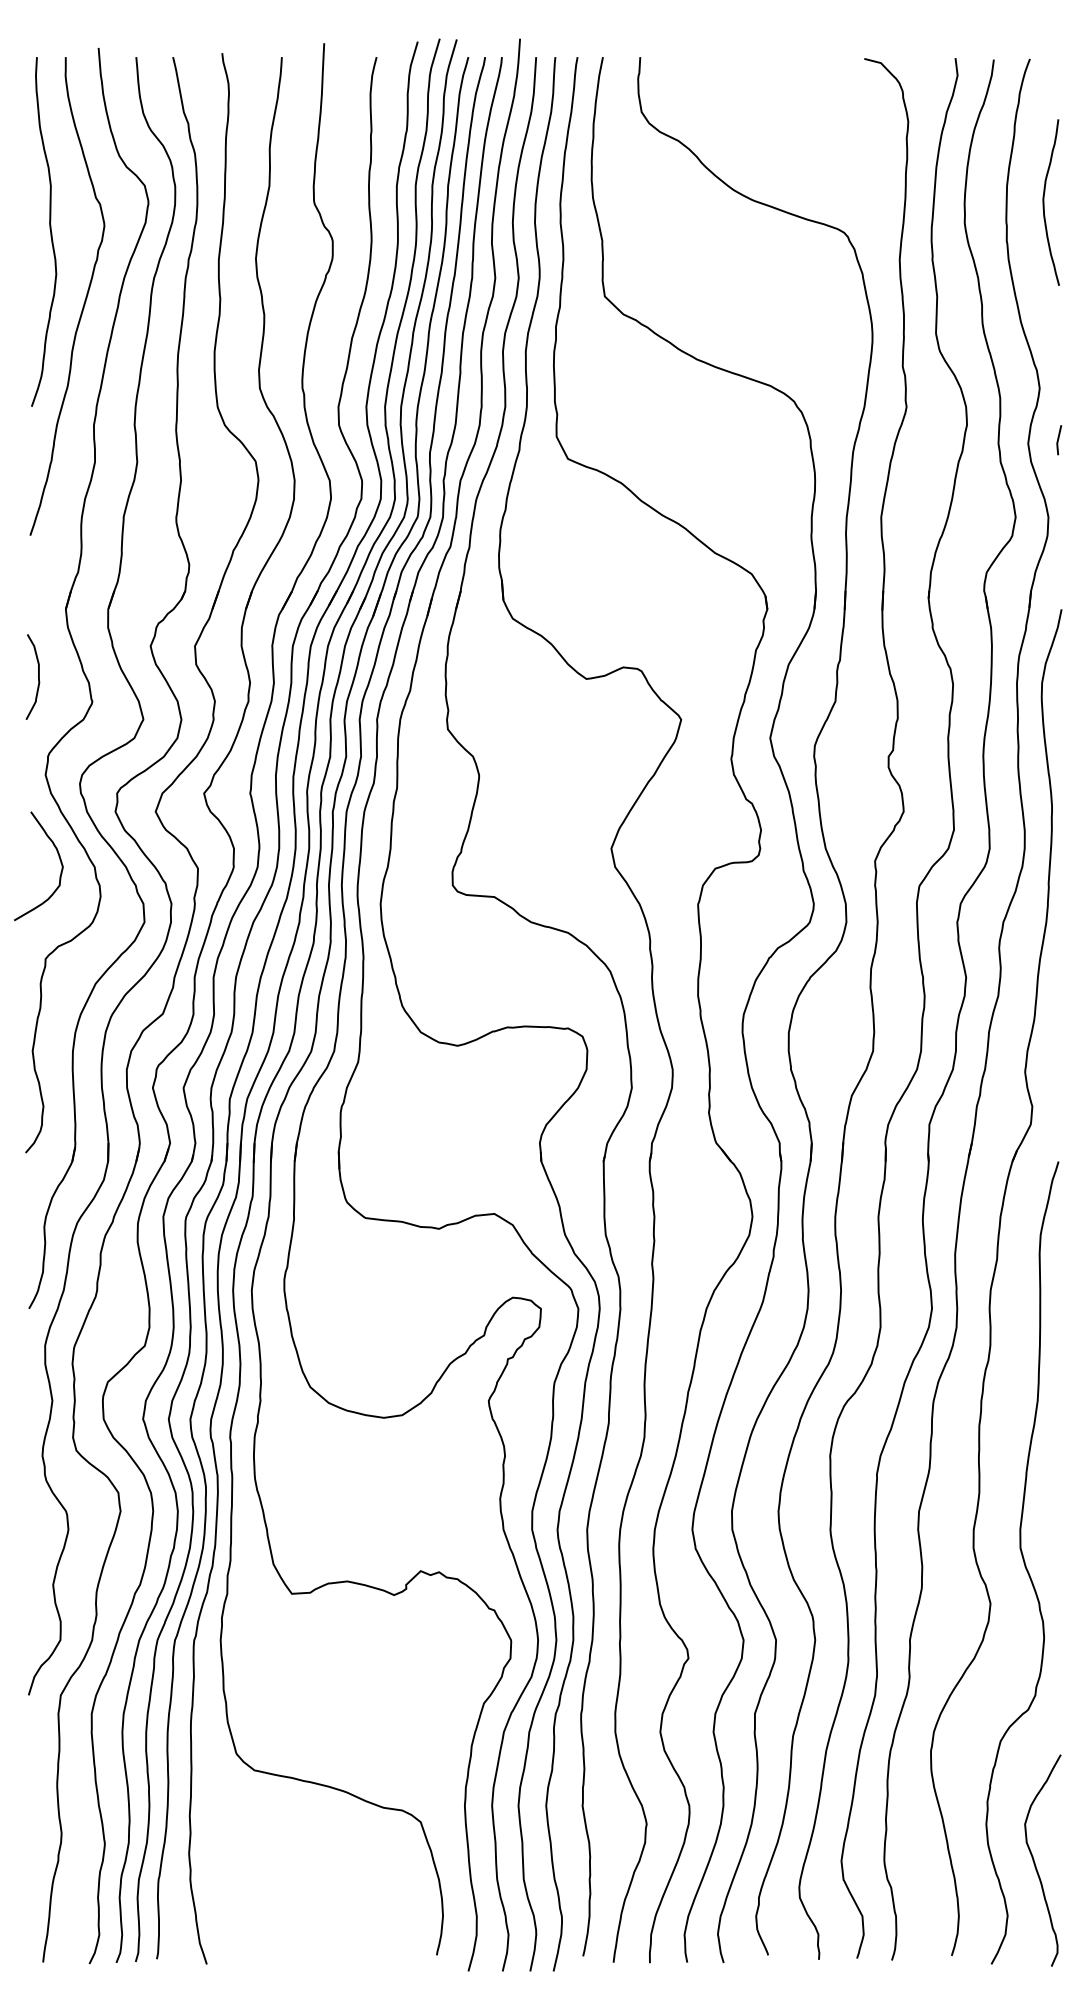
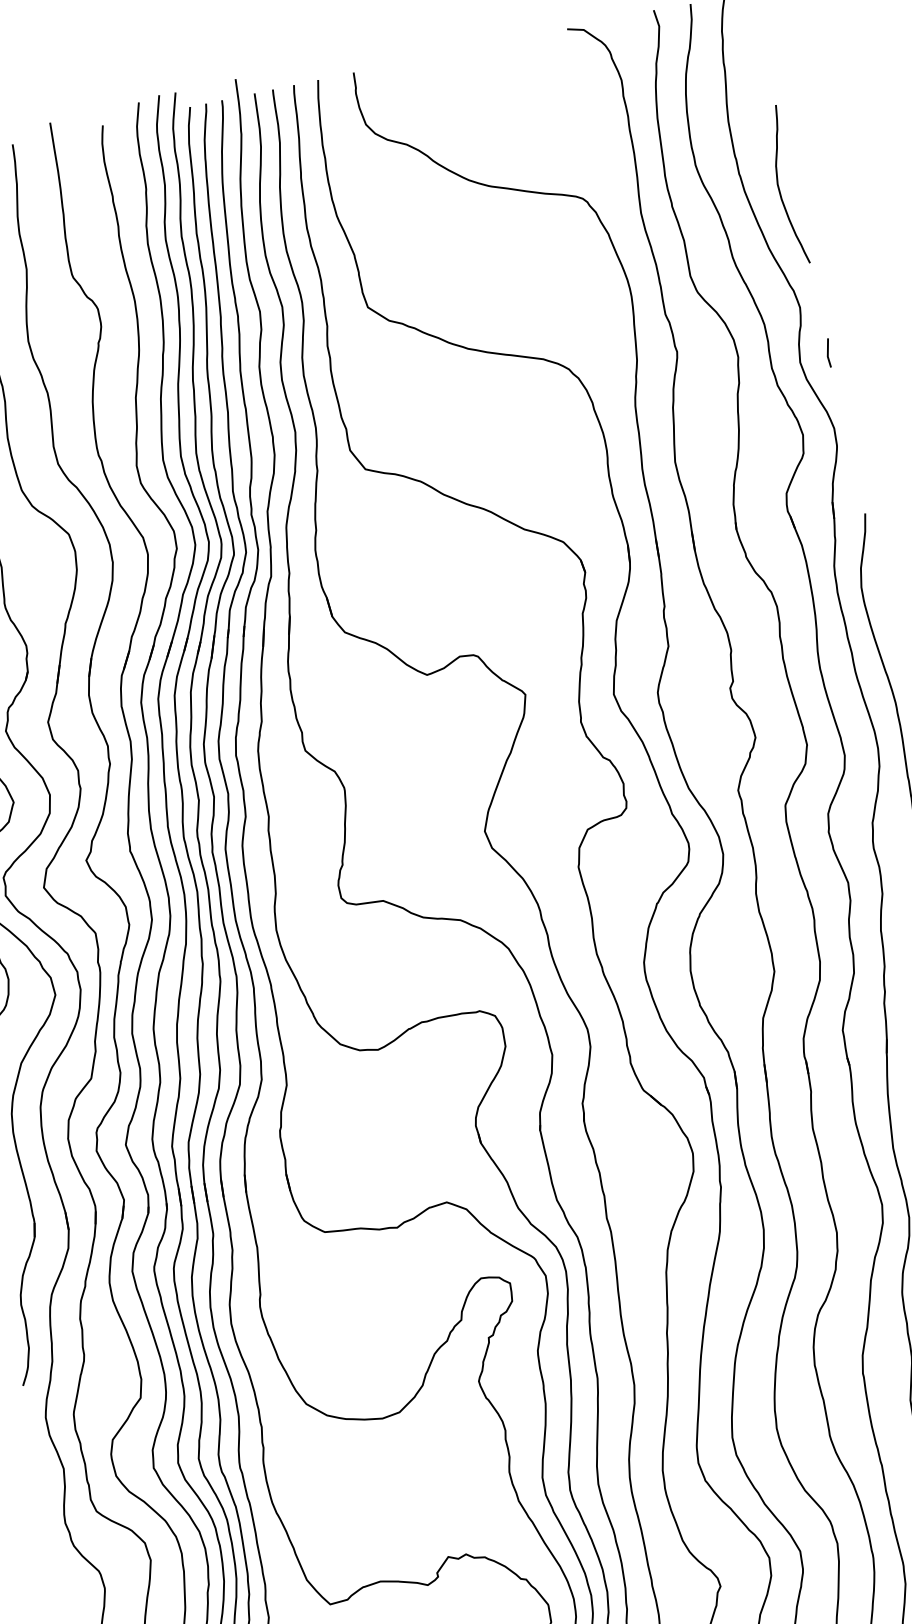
curve: (1044, 202) -> (779, 186), moved

